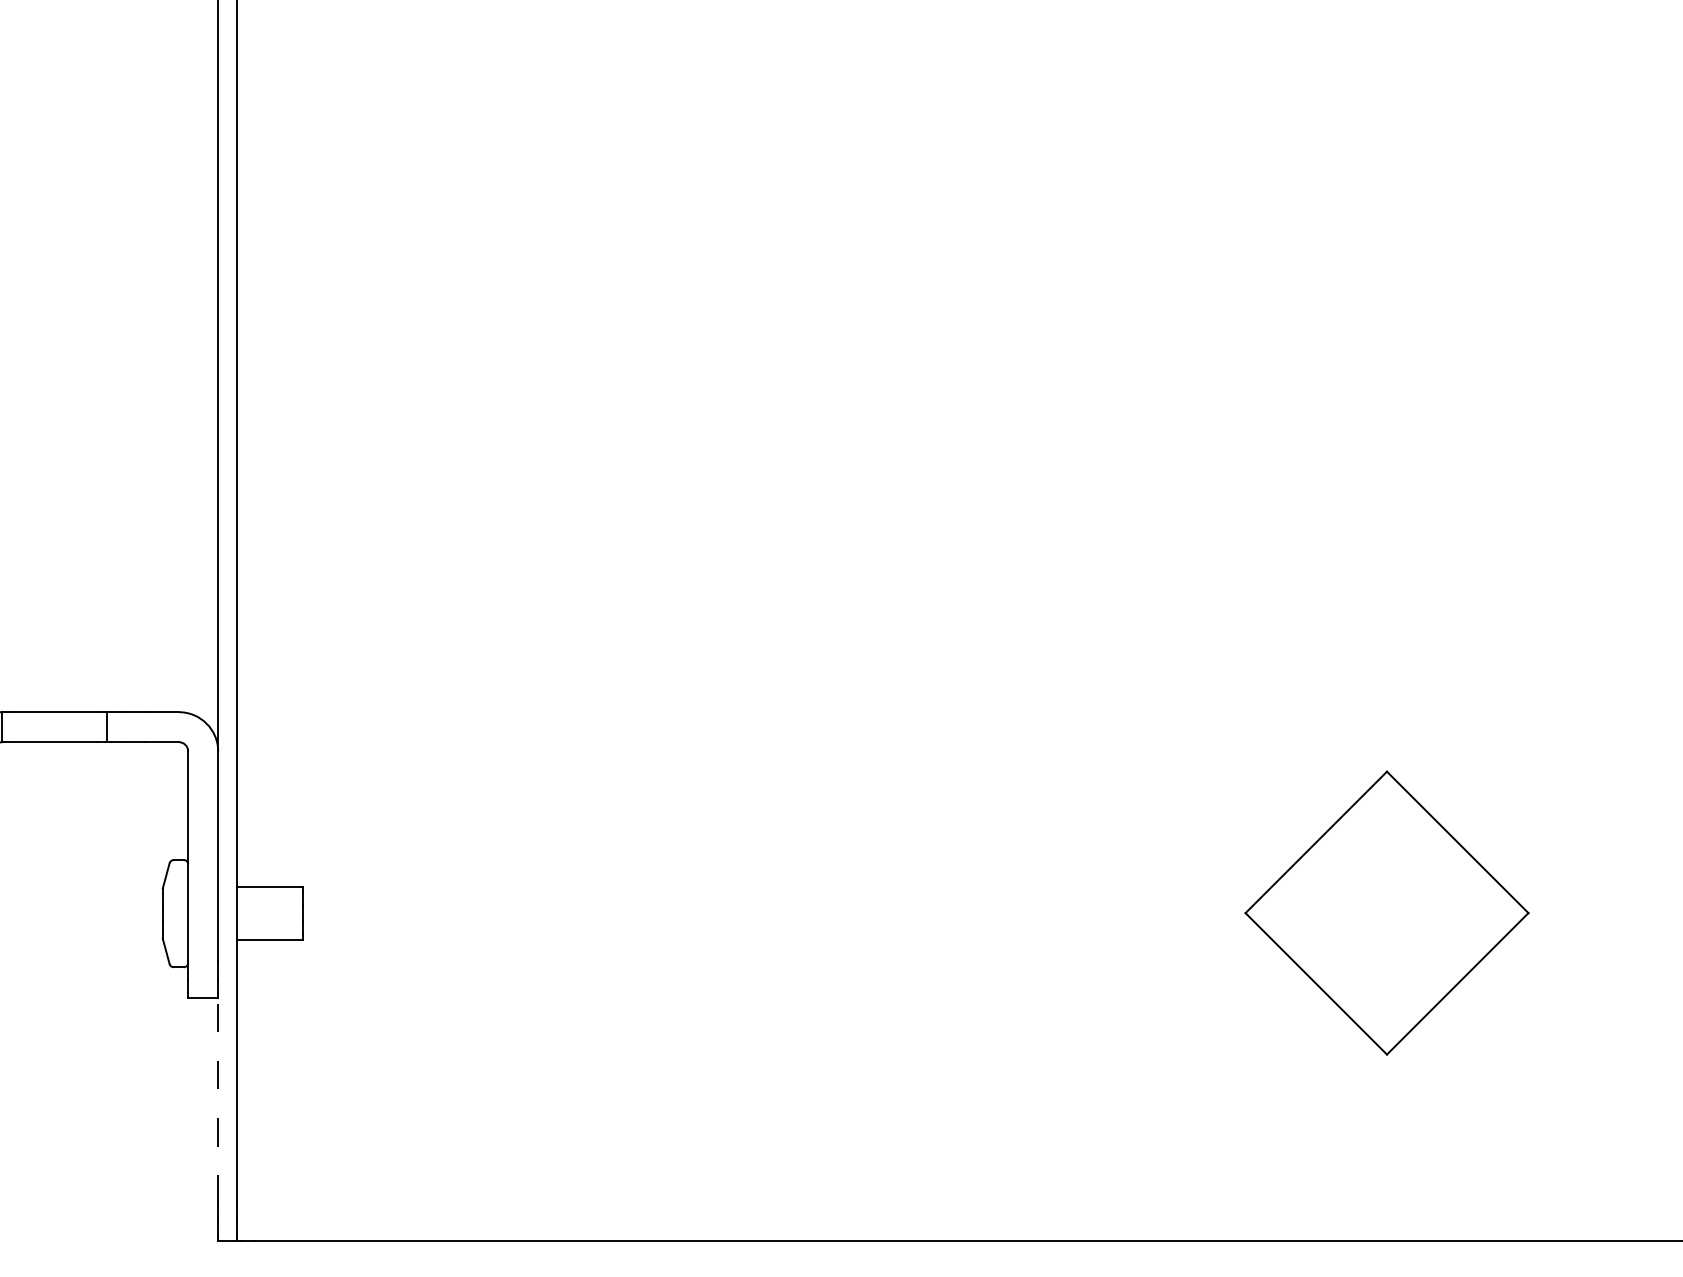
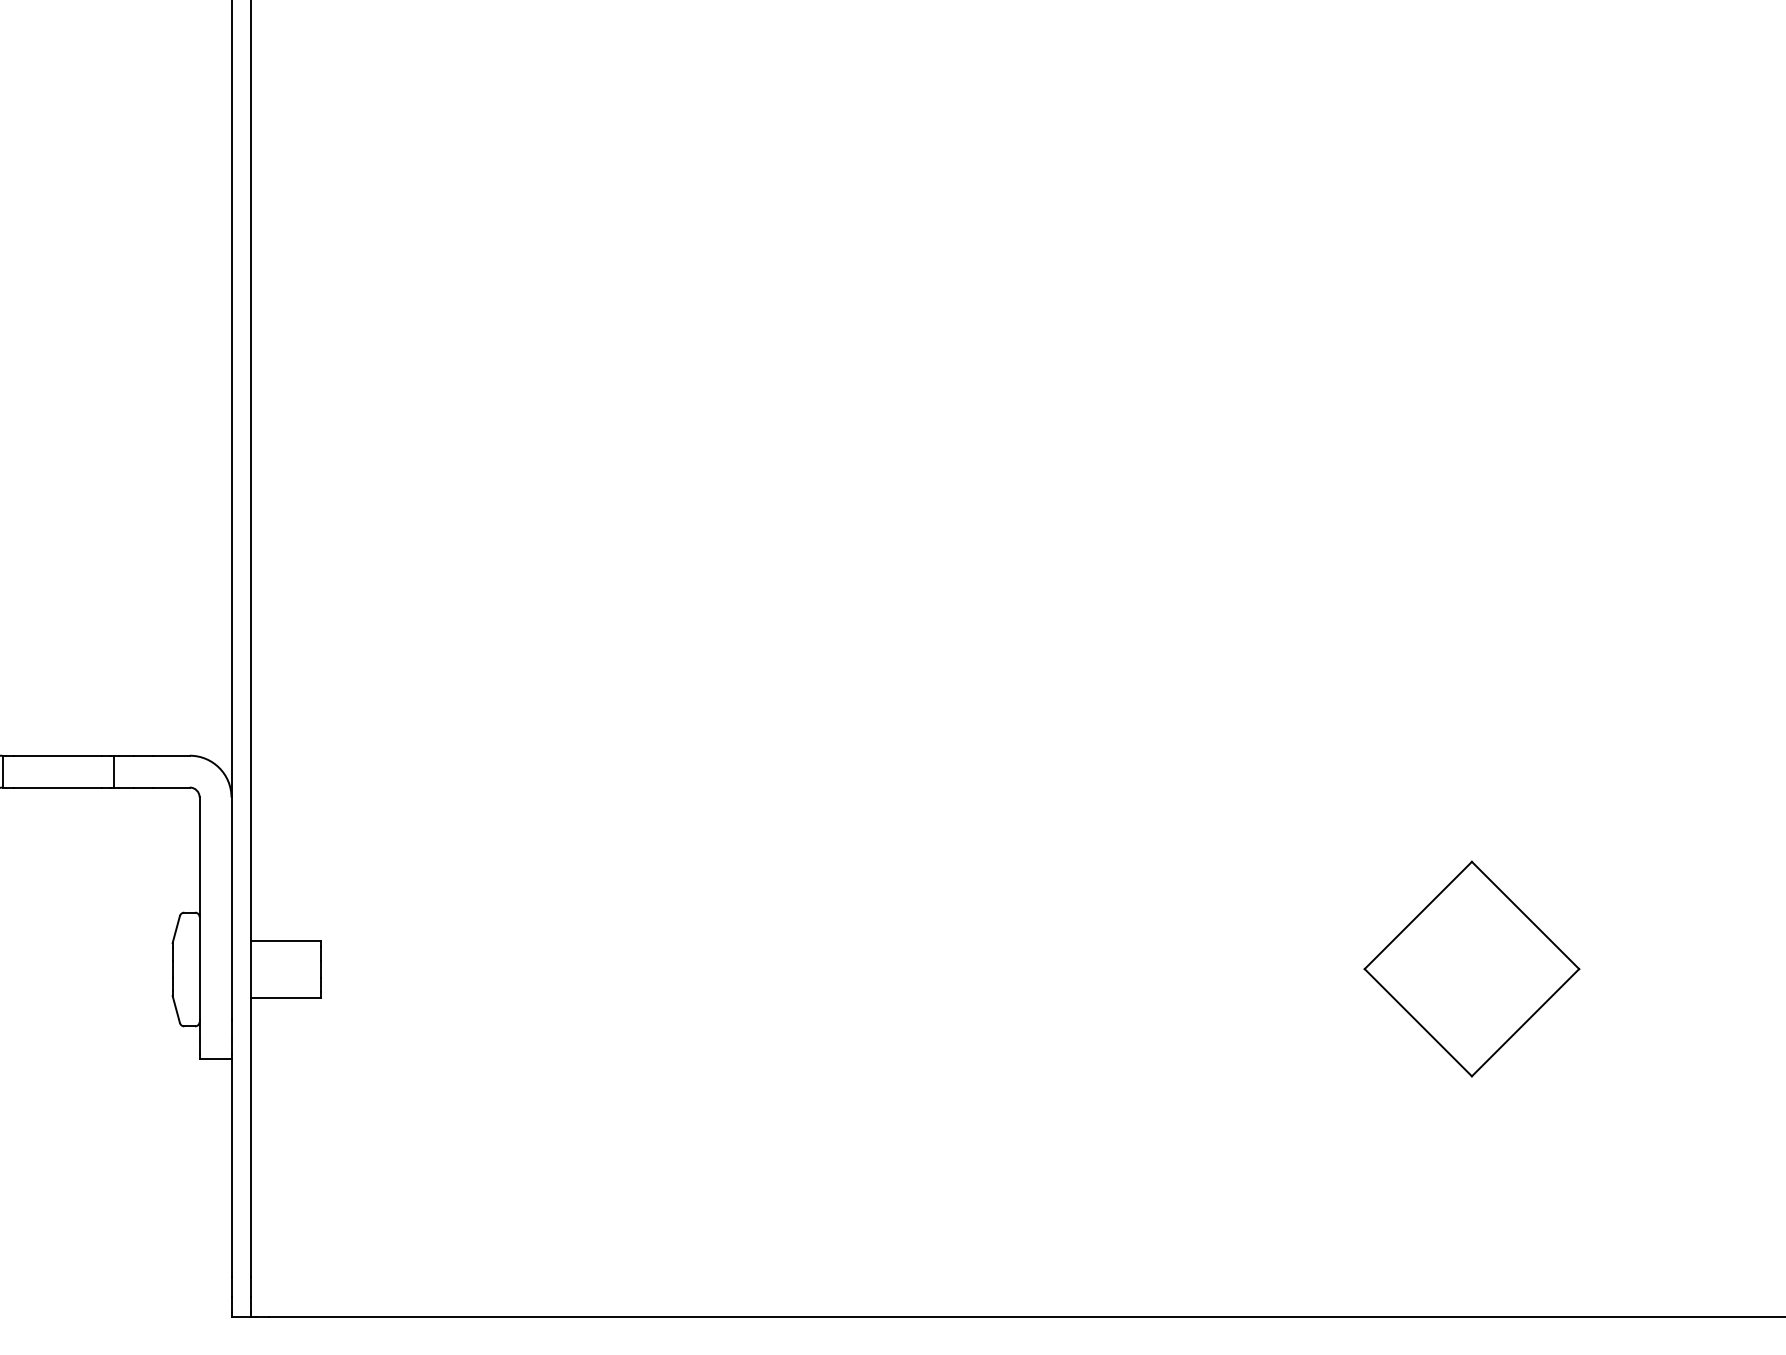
part: (1386, 913) -> (1471, 969), size x0.71
line: (218, 1101) -> (231, 1168), dashed -> solid

